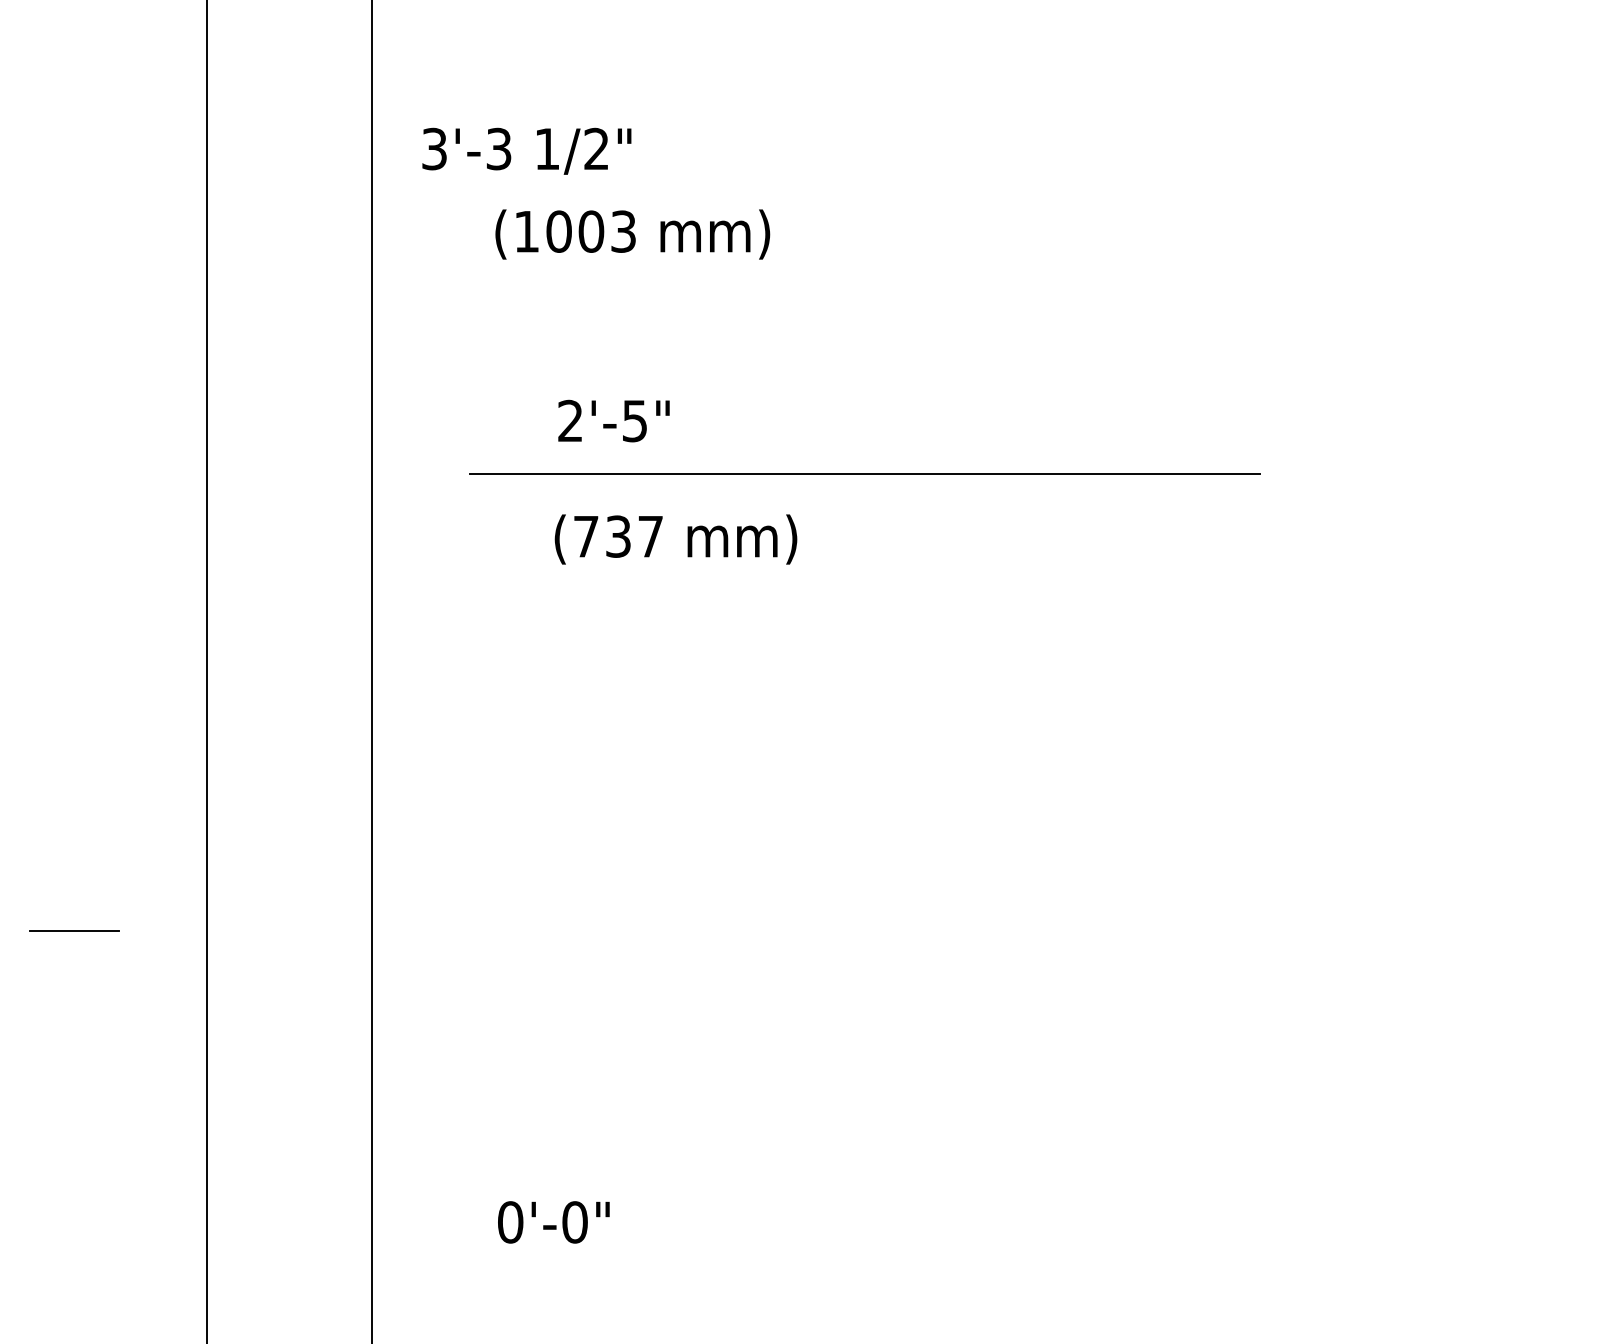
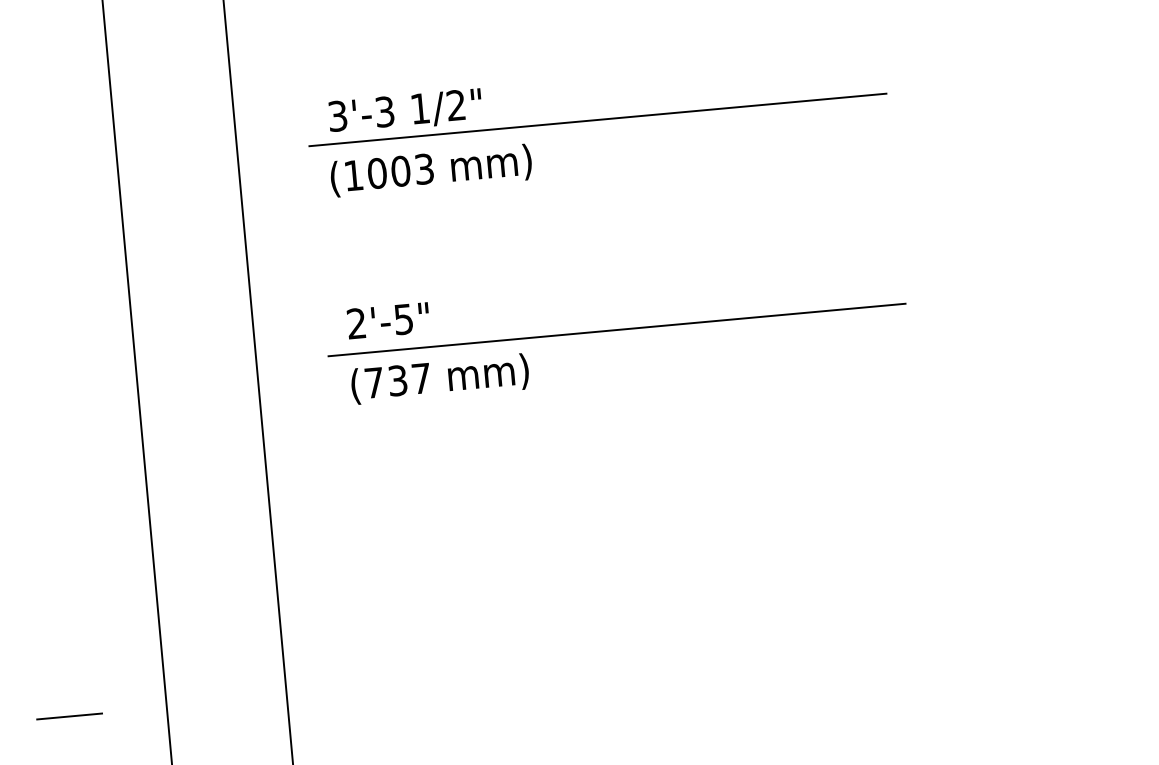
text: (526, 150) -> (405, 111), moved
line: (865, 186) -> (598, 120), added
text: (613, 420) -> (388, 320), moved
text: (675, 539) -> (439, 379), moved

